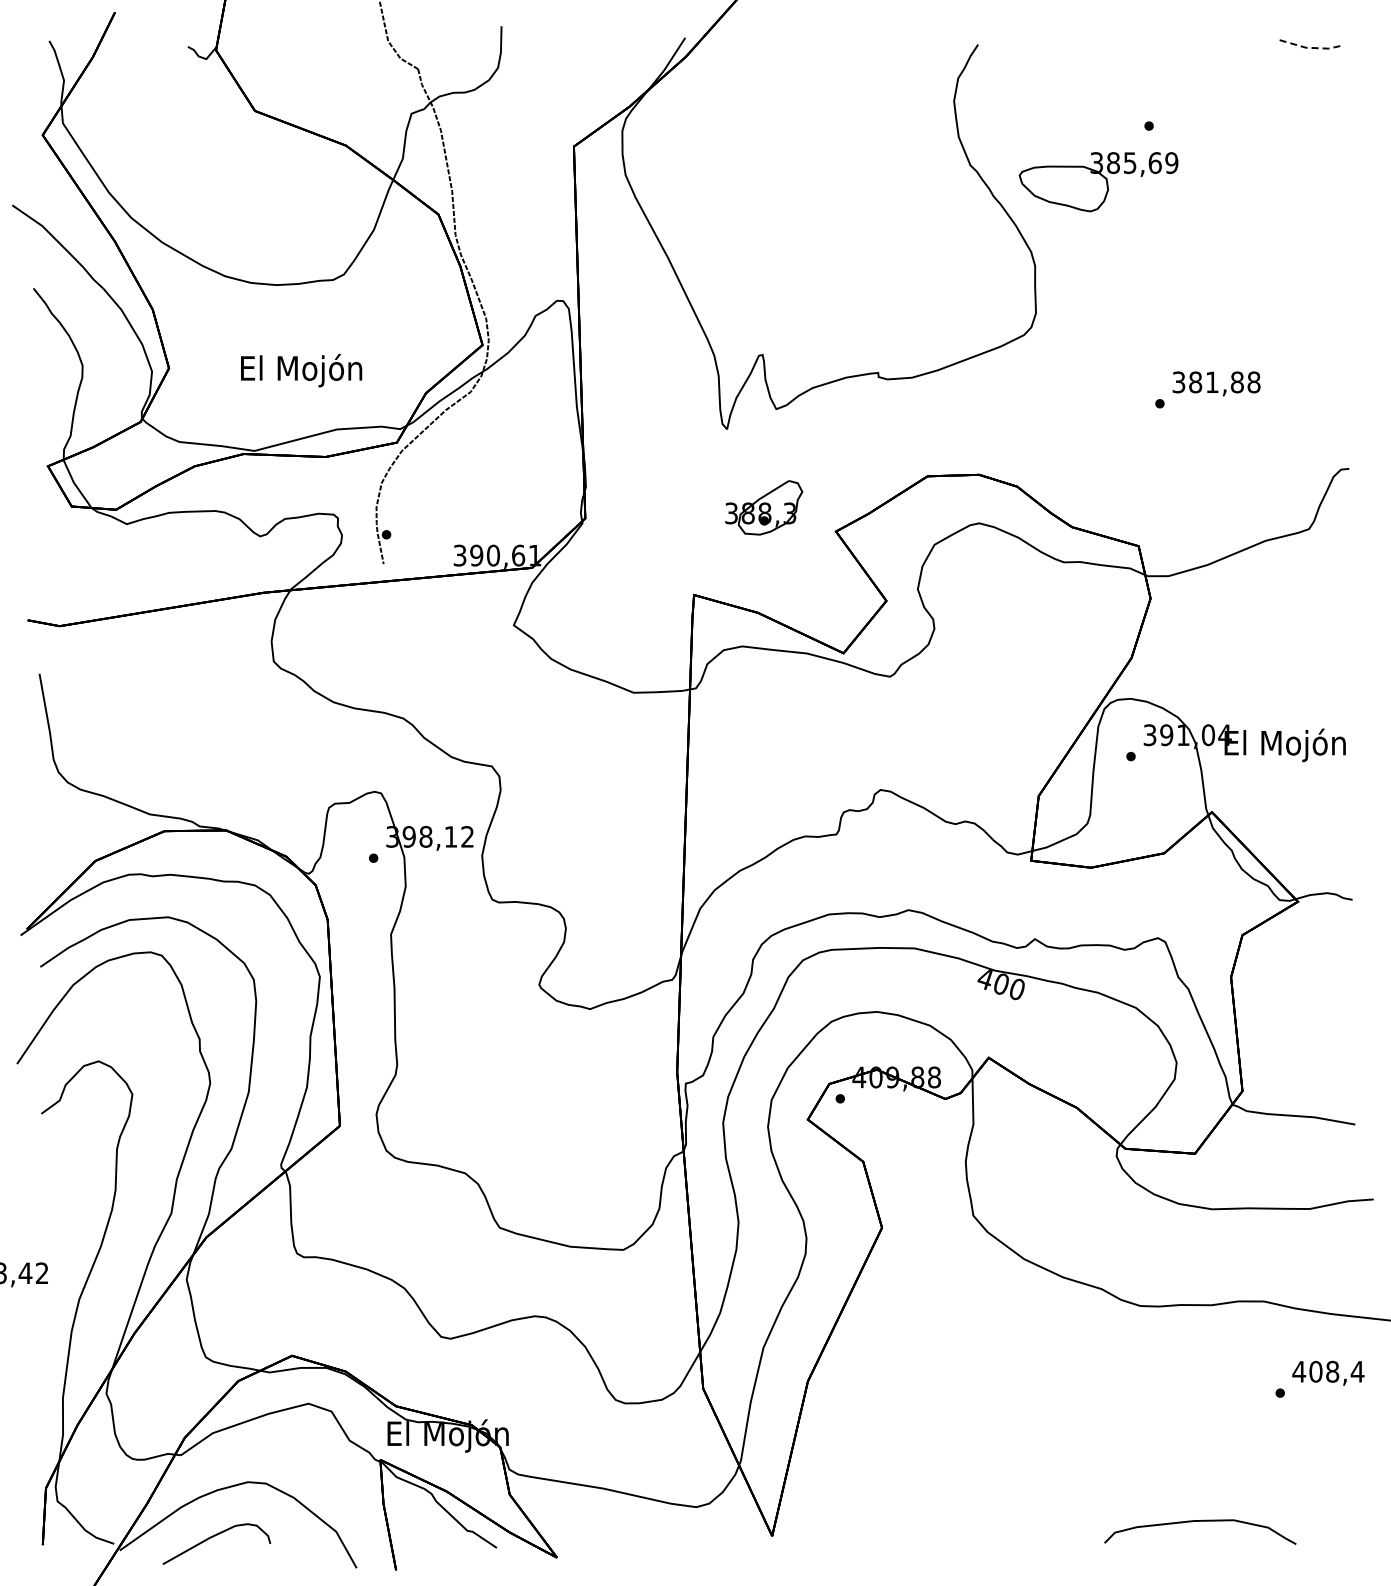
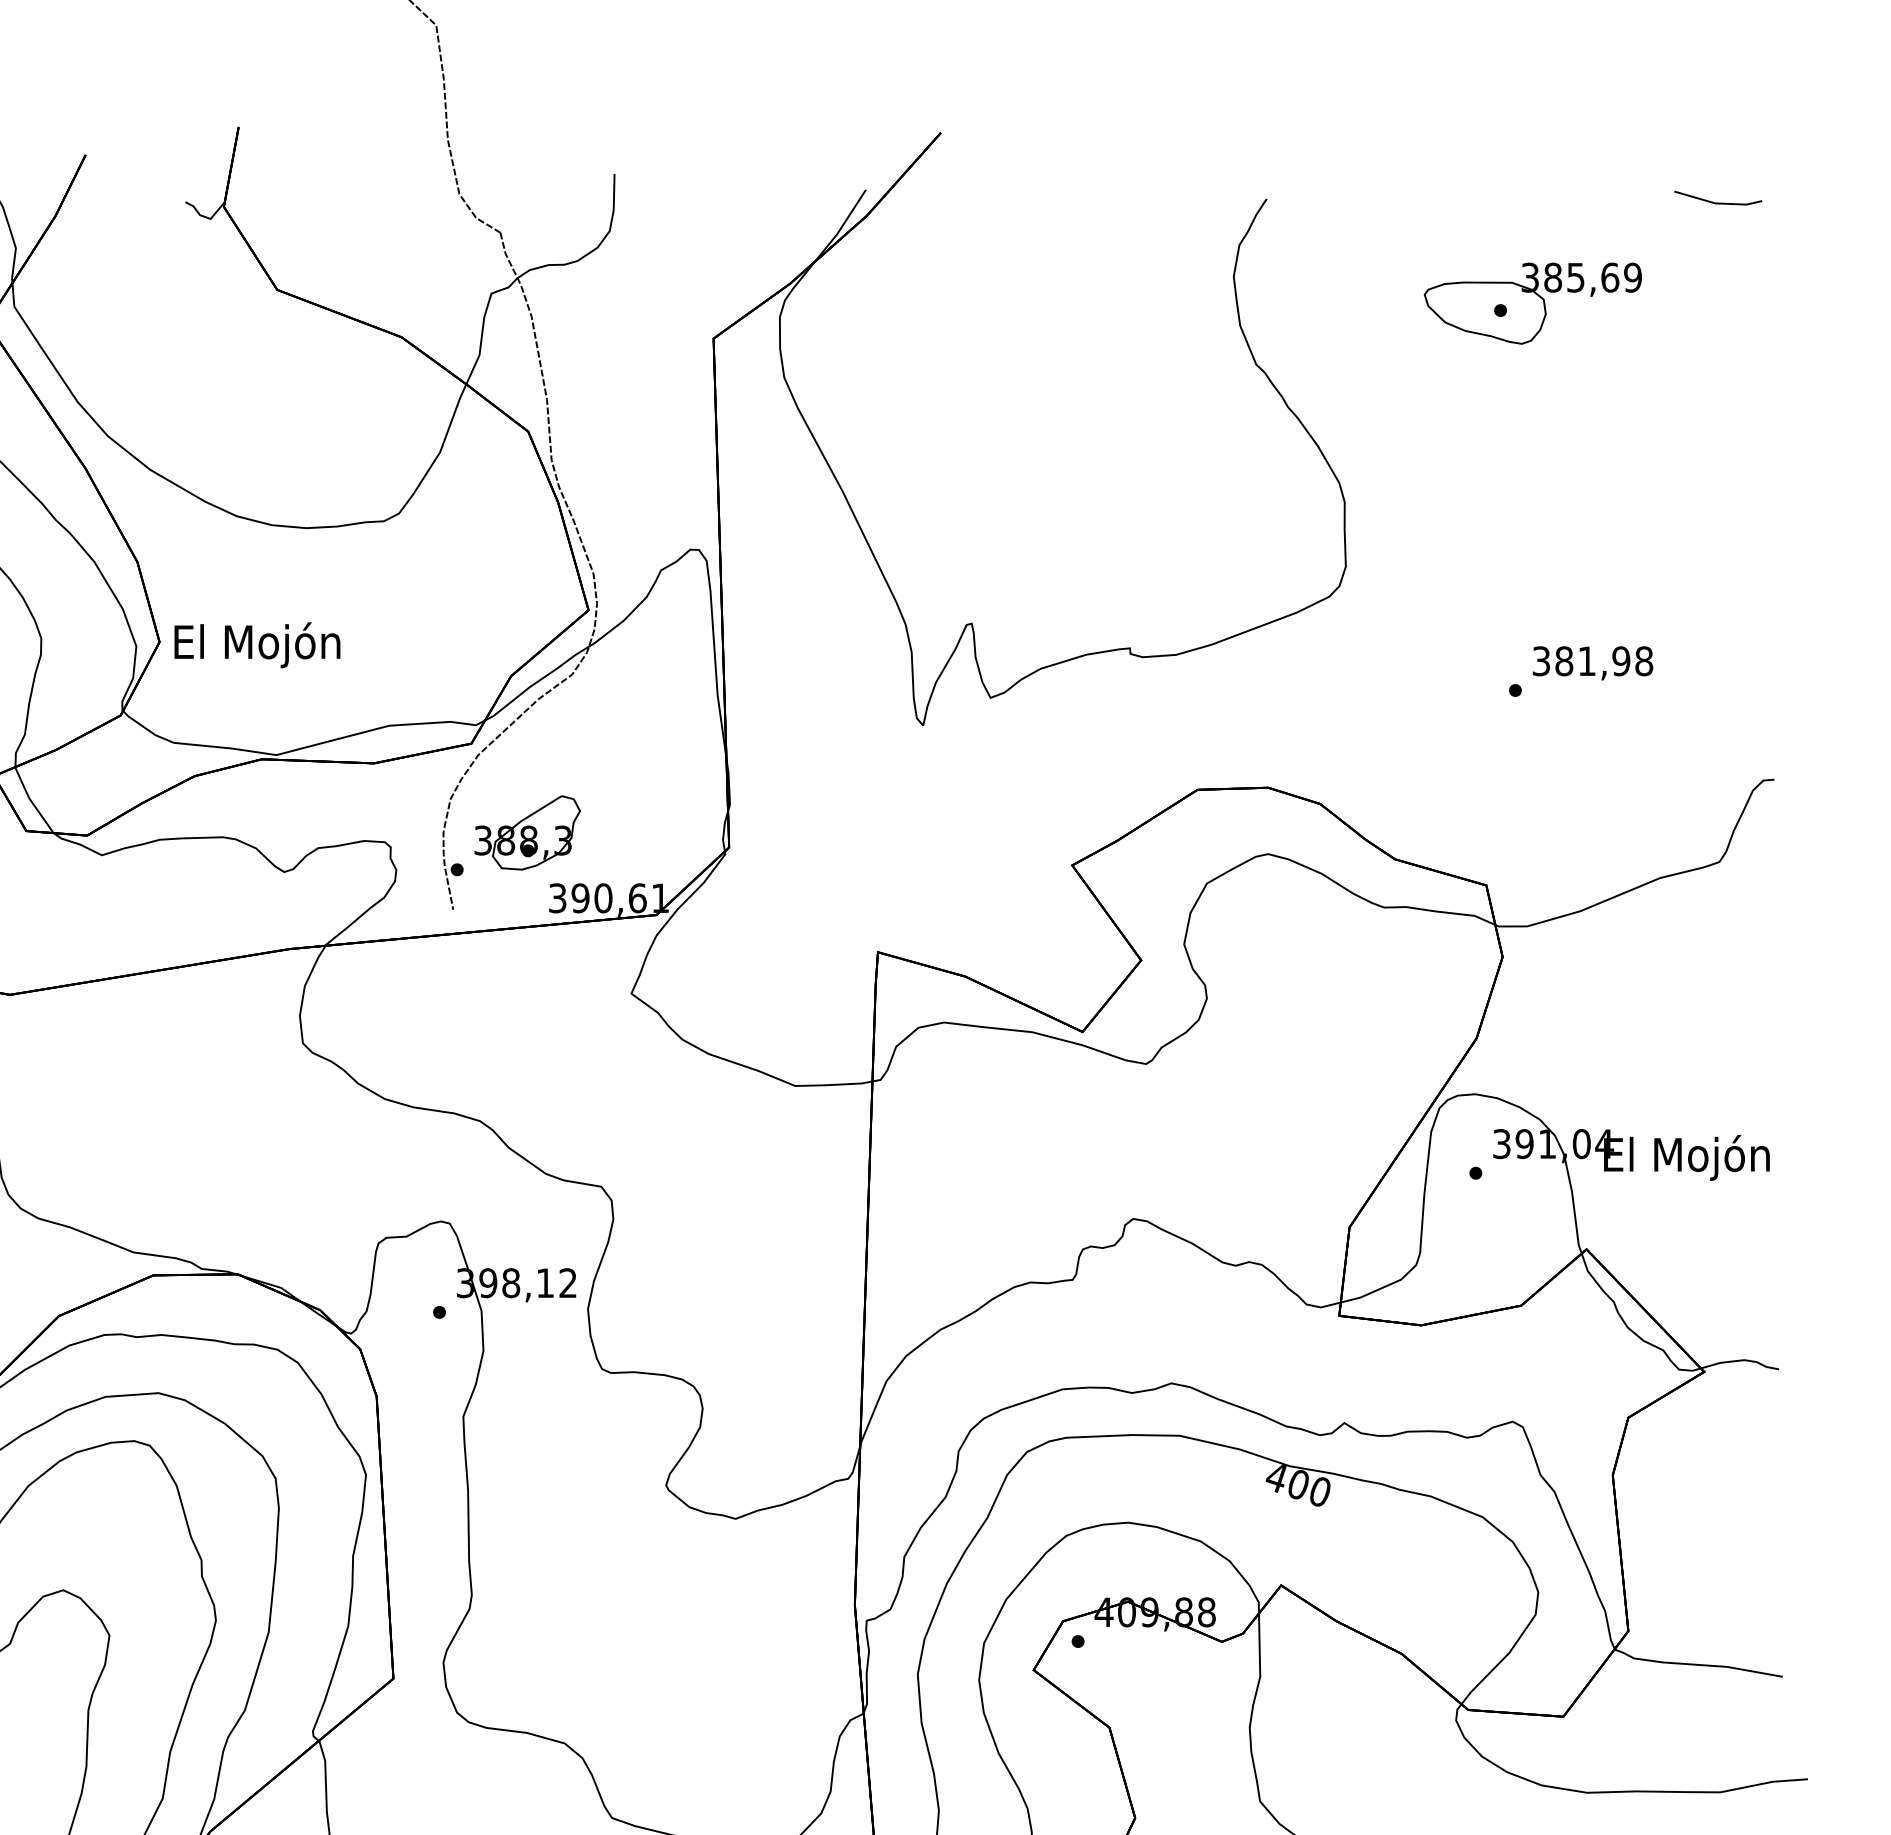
line: (1307, 47) -> (1717, 203), dashed -> solid
part: (1098, 182) -> (1532, 304), moved
text: (301, 370) -> (257, 645), moved
text: (1236, 382) -> (1620, 661), 381,88 -> 381,98
part: (764, 507) -> (528, 832), moved

